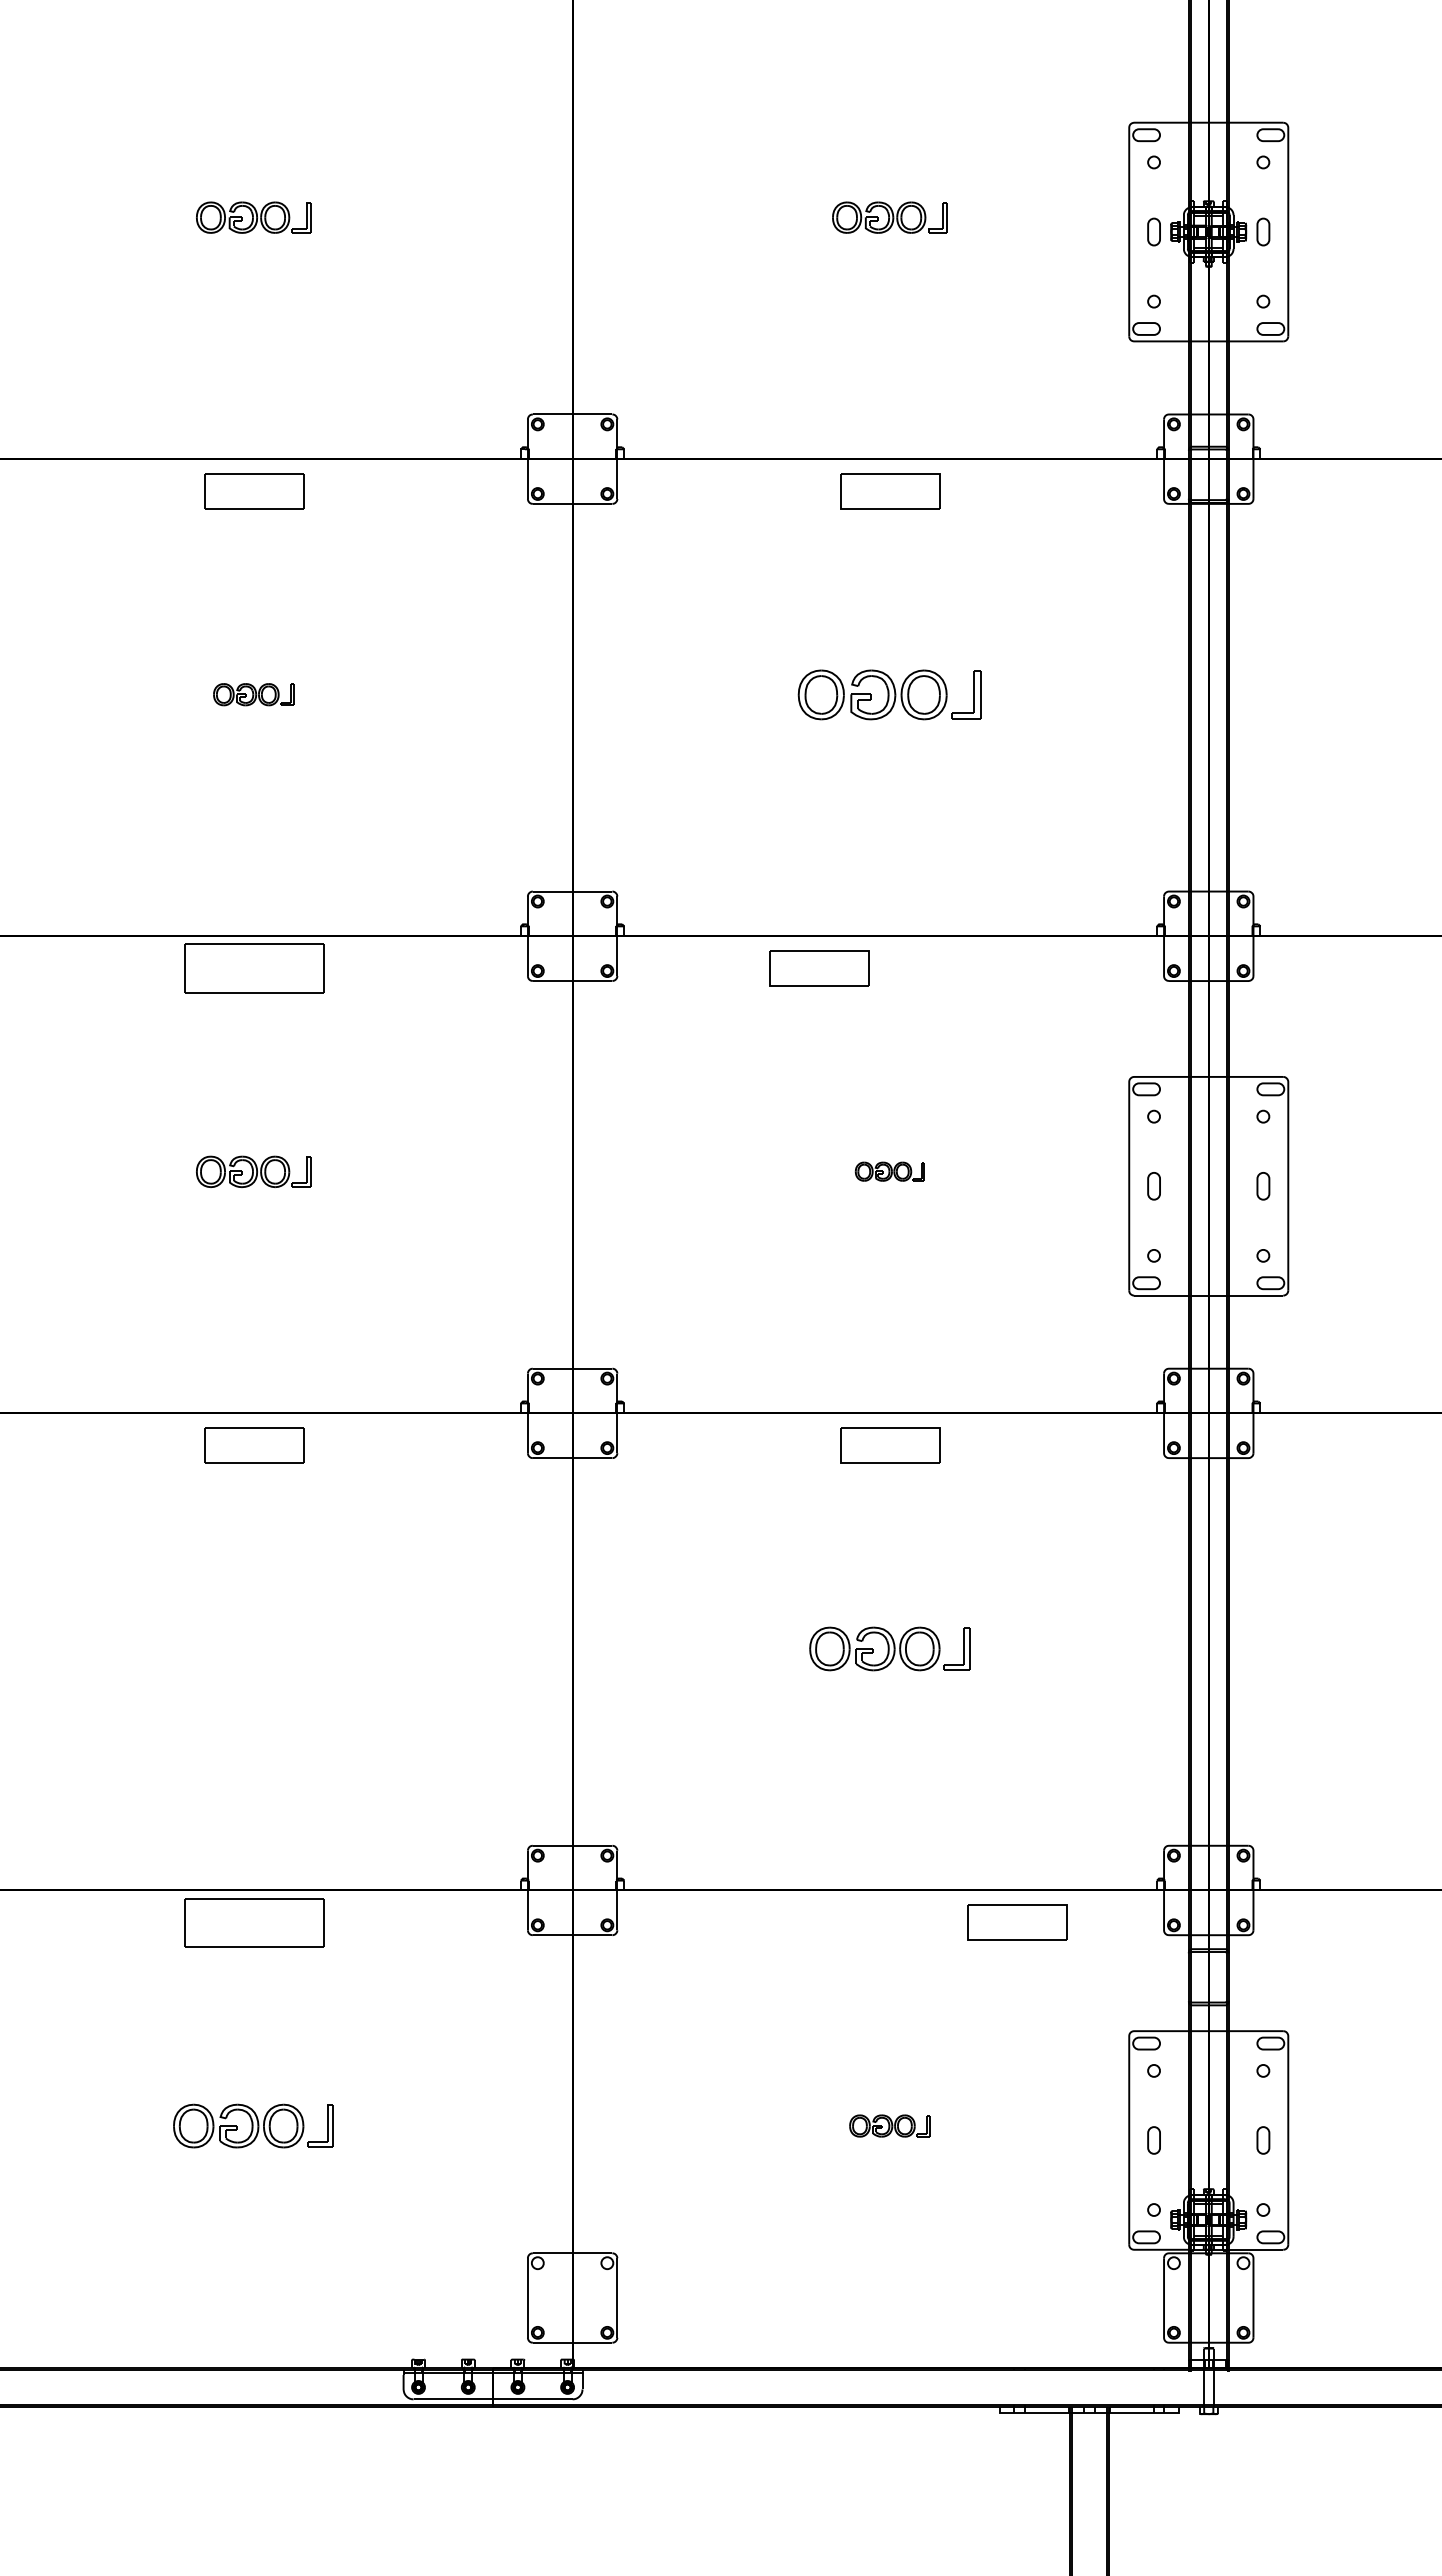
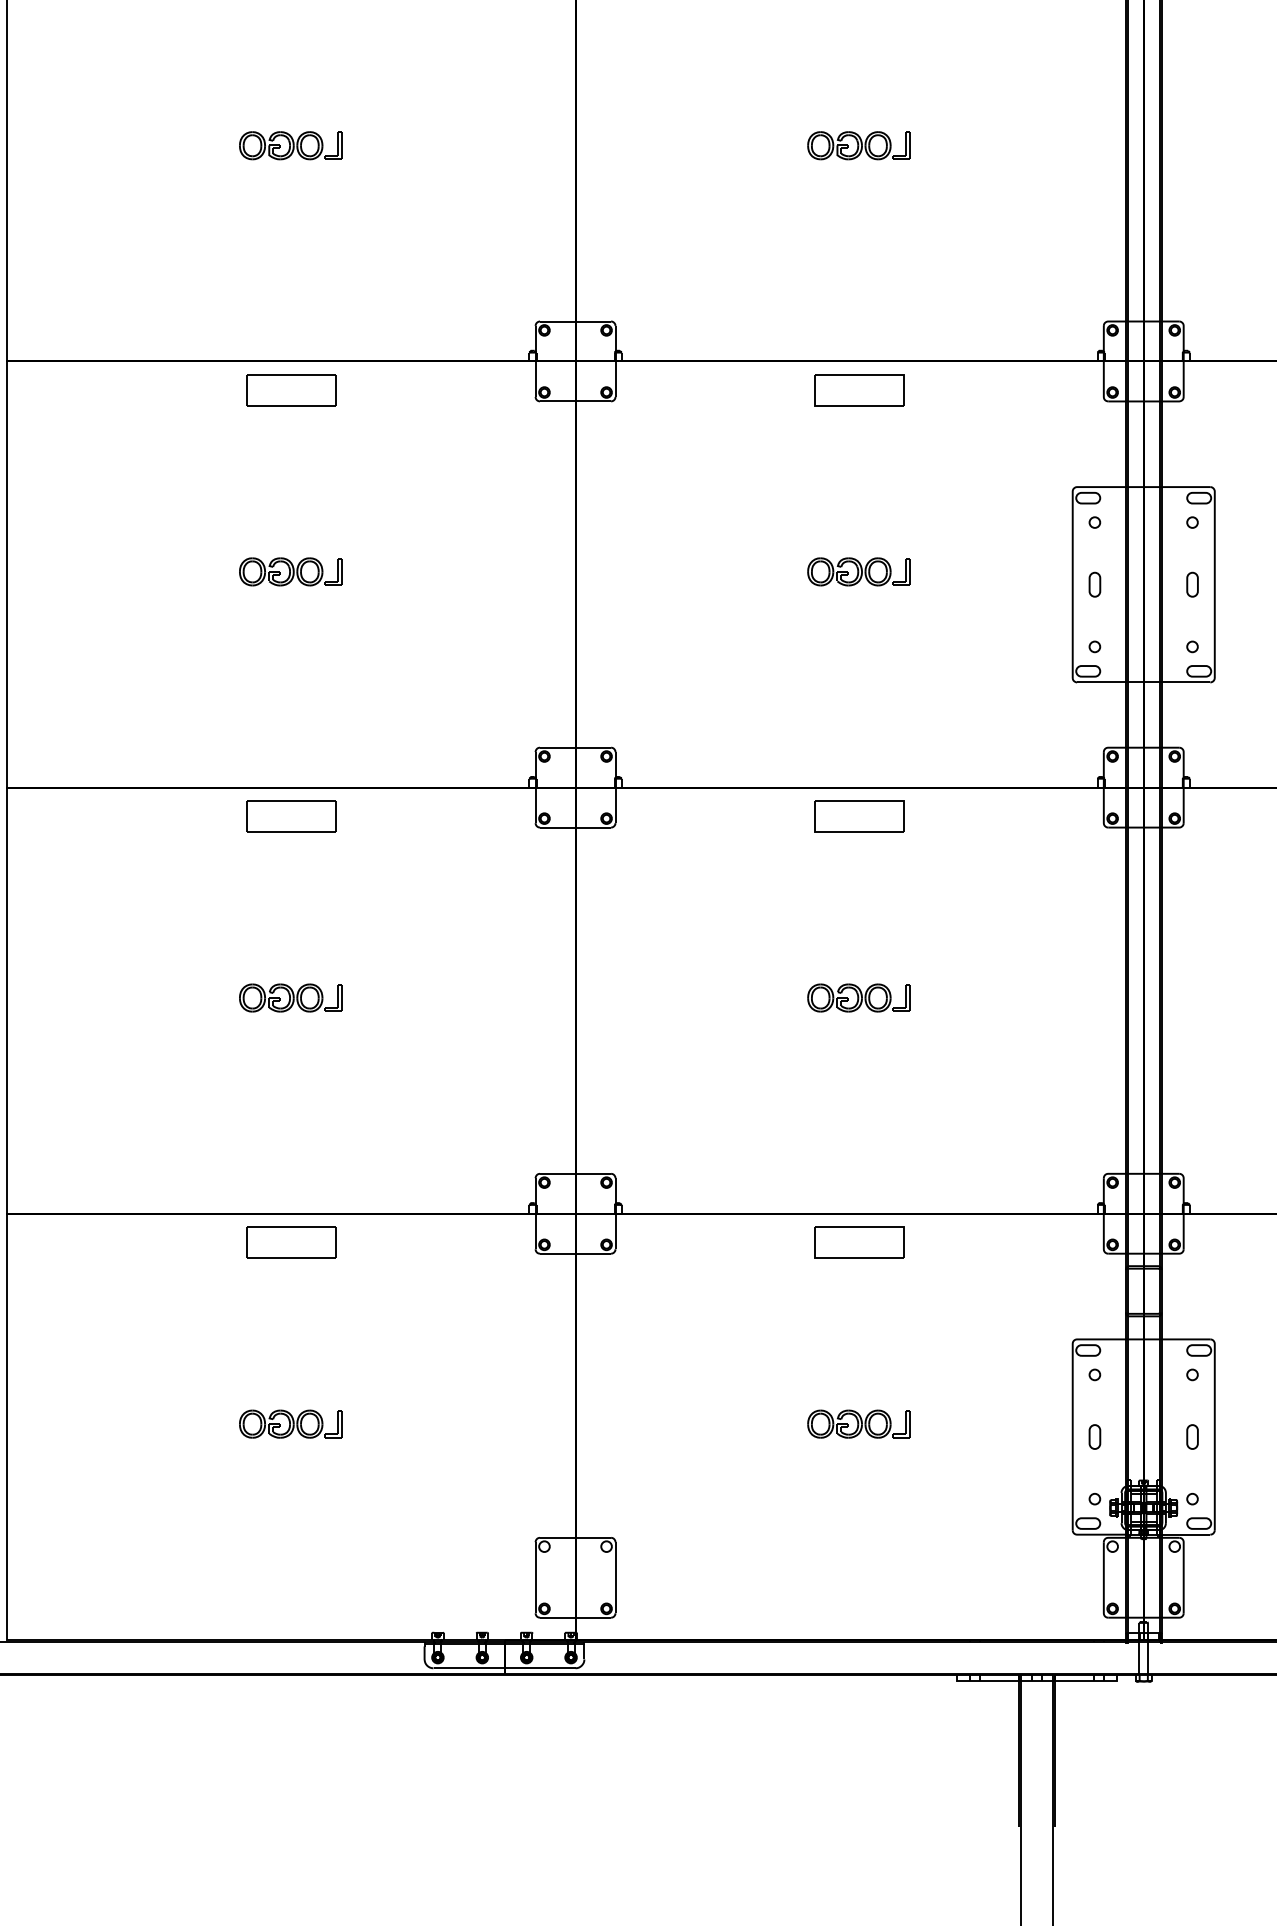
part: (253, 694) -> (290, 145), size x1.43
part: (889, 694) -> (858, 145), size x0.62
part: (254, 968) -> (291, 390), size x0.71
part: (819, 968) -> (859, 390), moved
part: (889, 1171) -> (858, 571), size x1.67
part: (253, 1648) -> (290, 997), added
part: (889, 1648) -> (858, 997), size x0.71
part: (254, 1922) -> (291, 1242), size x0.71
part: (1017, 1922) -> (859, 1242), moved
part: (253, 2125) -> (290, 1423), size x0.71
part: (889, 2125) -> (858, 1423), size x1.43

